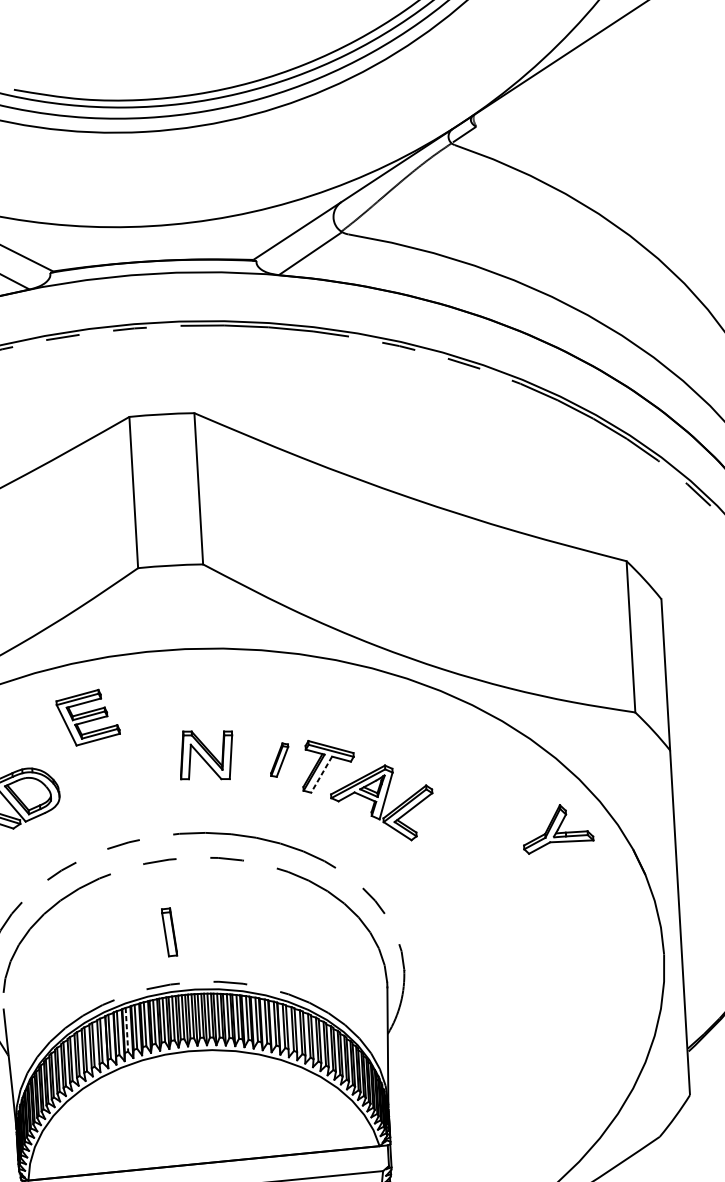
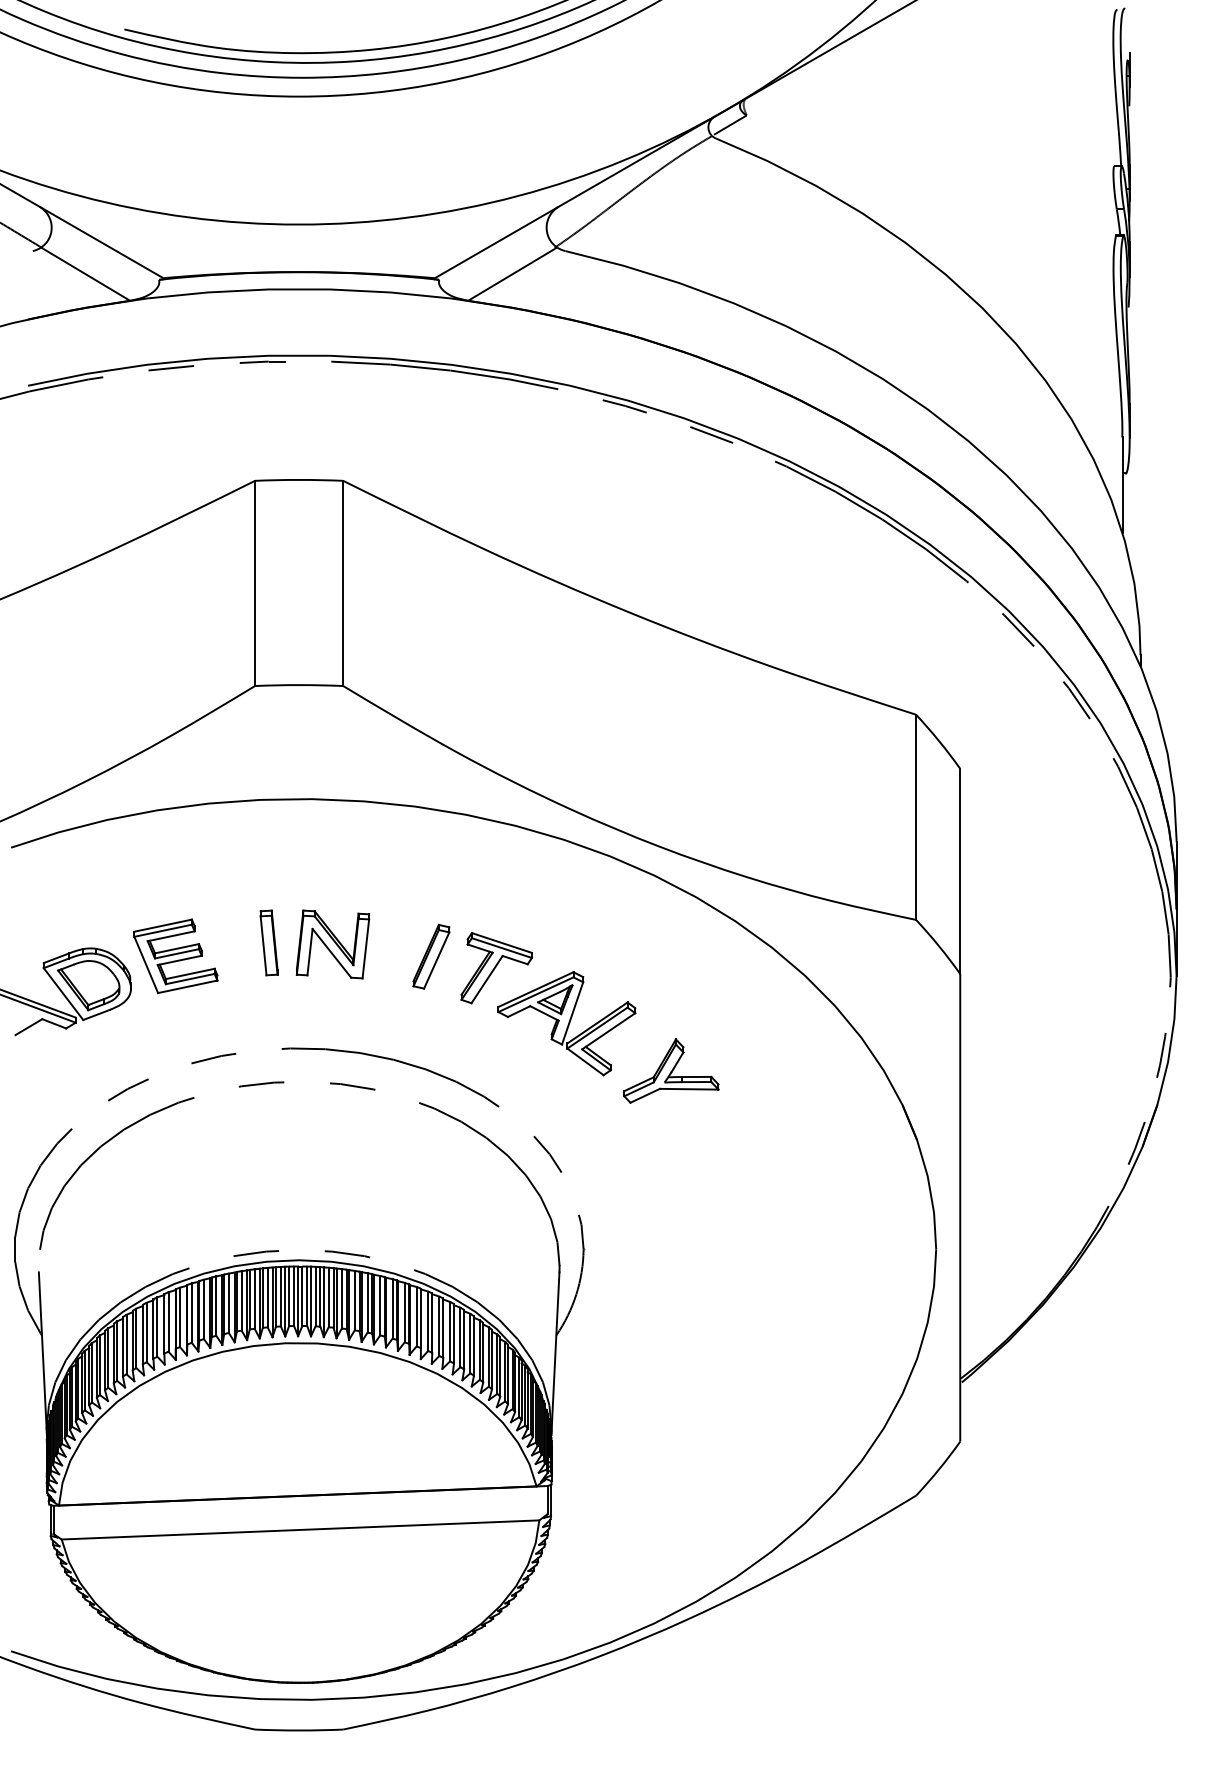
part: (87, 717) -> (175, 956), moved
part: (279, 760) -> (431, 956), size x1.43
line: (321, 775) -> (486, 980), dashed -> solid
part: (557, 828) -> (671, 1070), moved
part: (169, 932) -> (268, 942), moved
line: (126, 1029) -> (203, 1309), dashed -> solid

